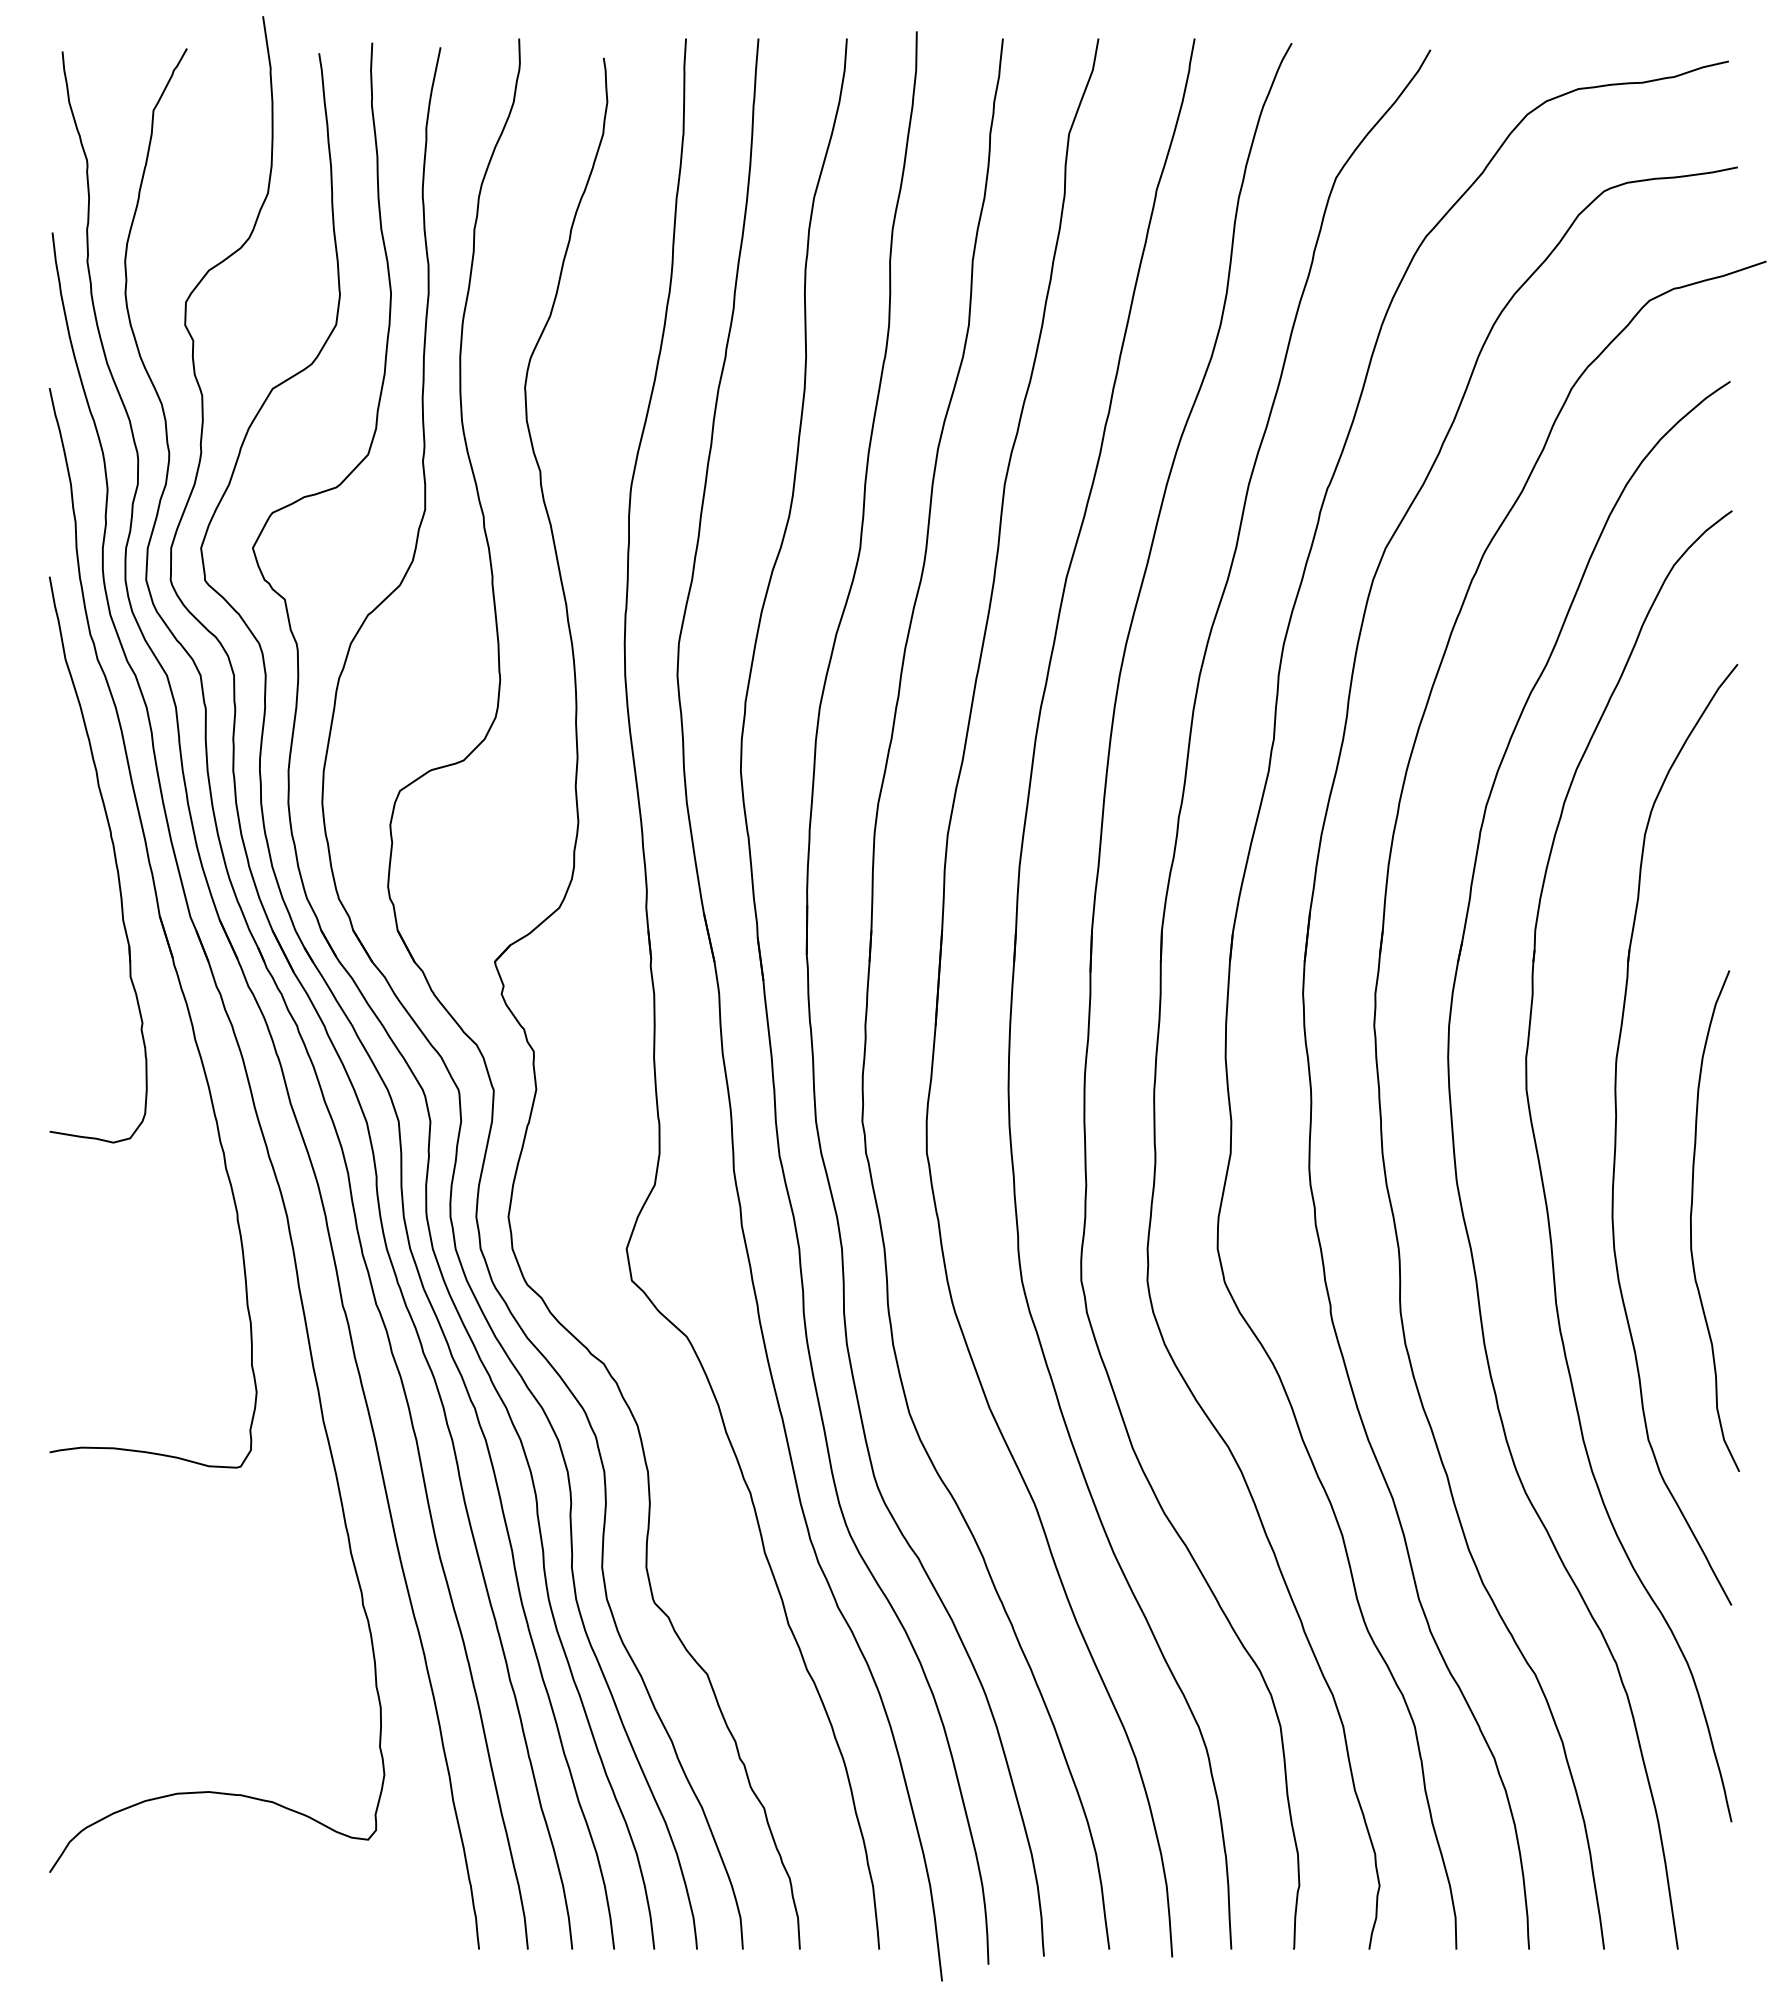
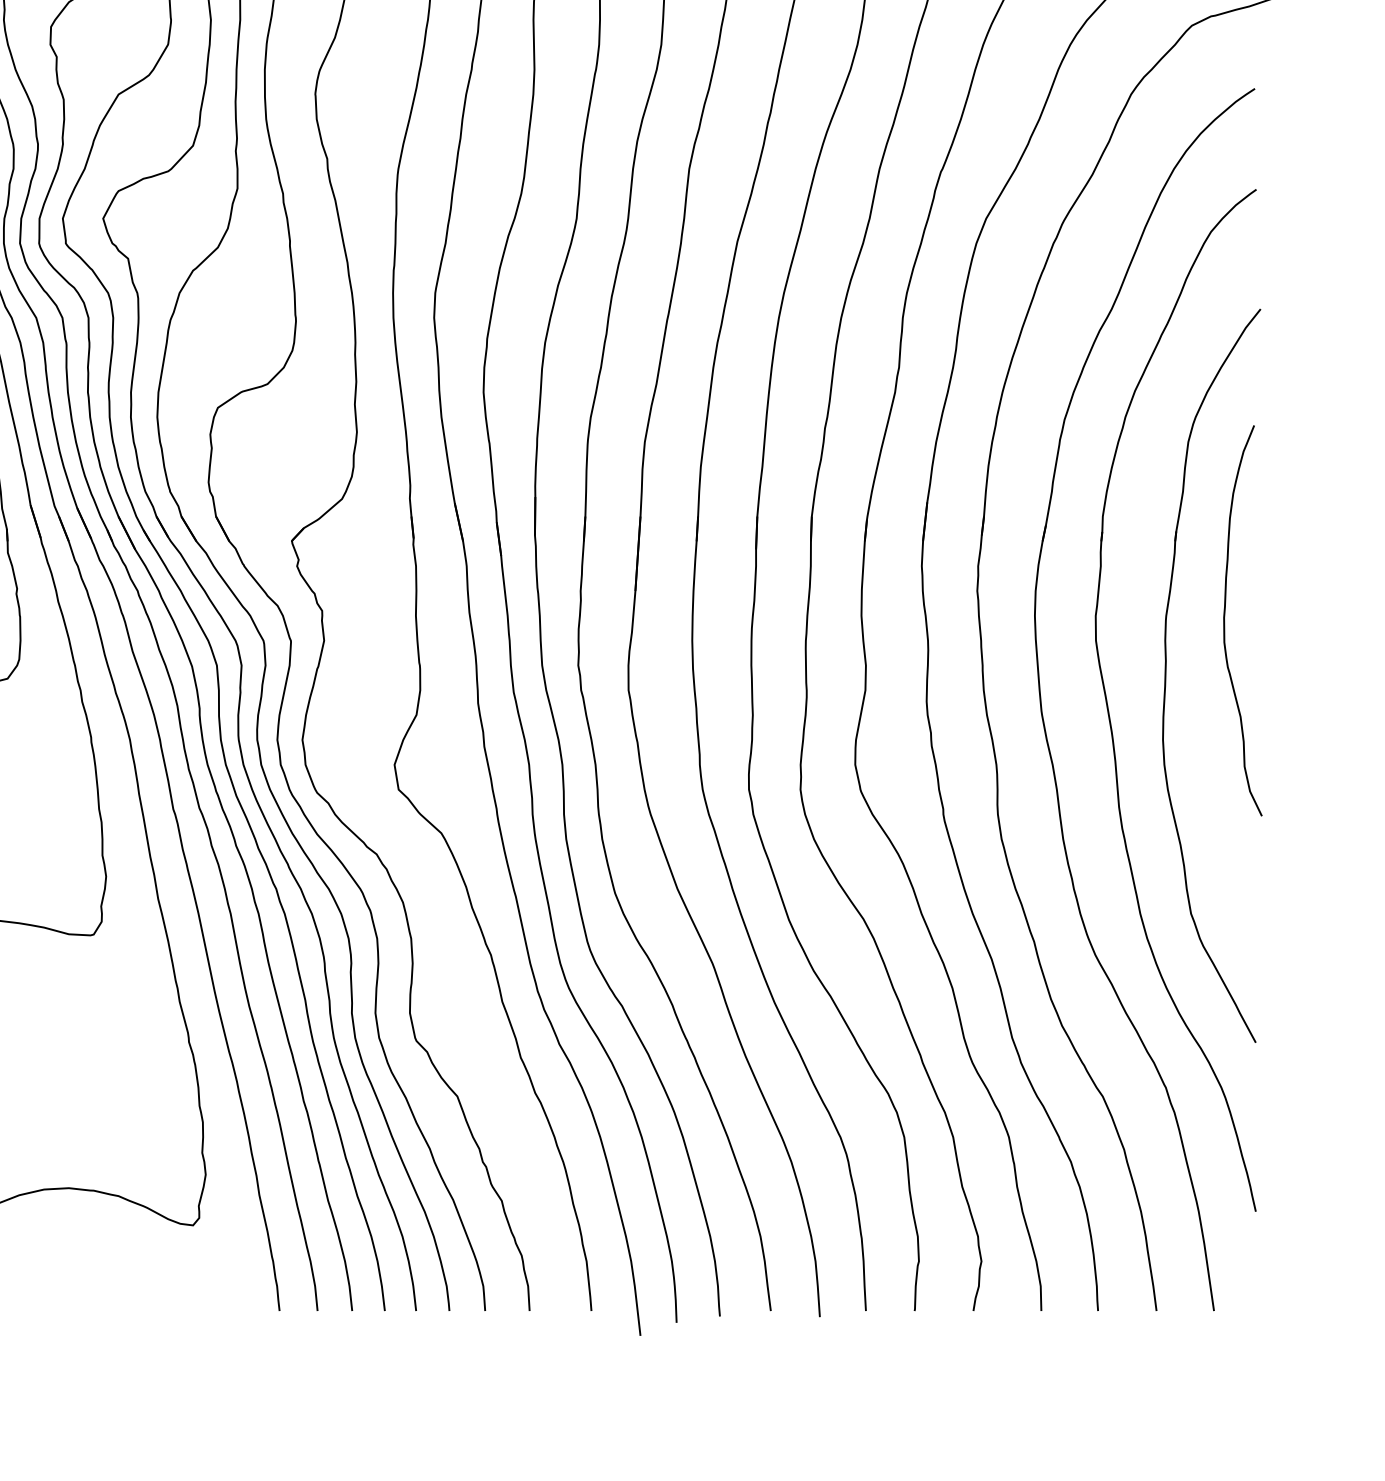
curve: (1691, 1220) -> (1224, 620), moved

